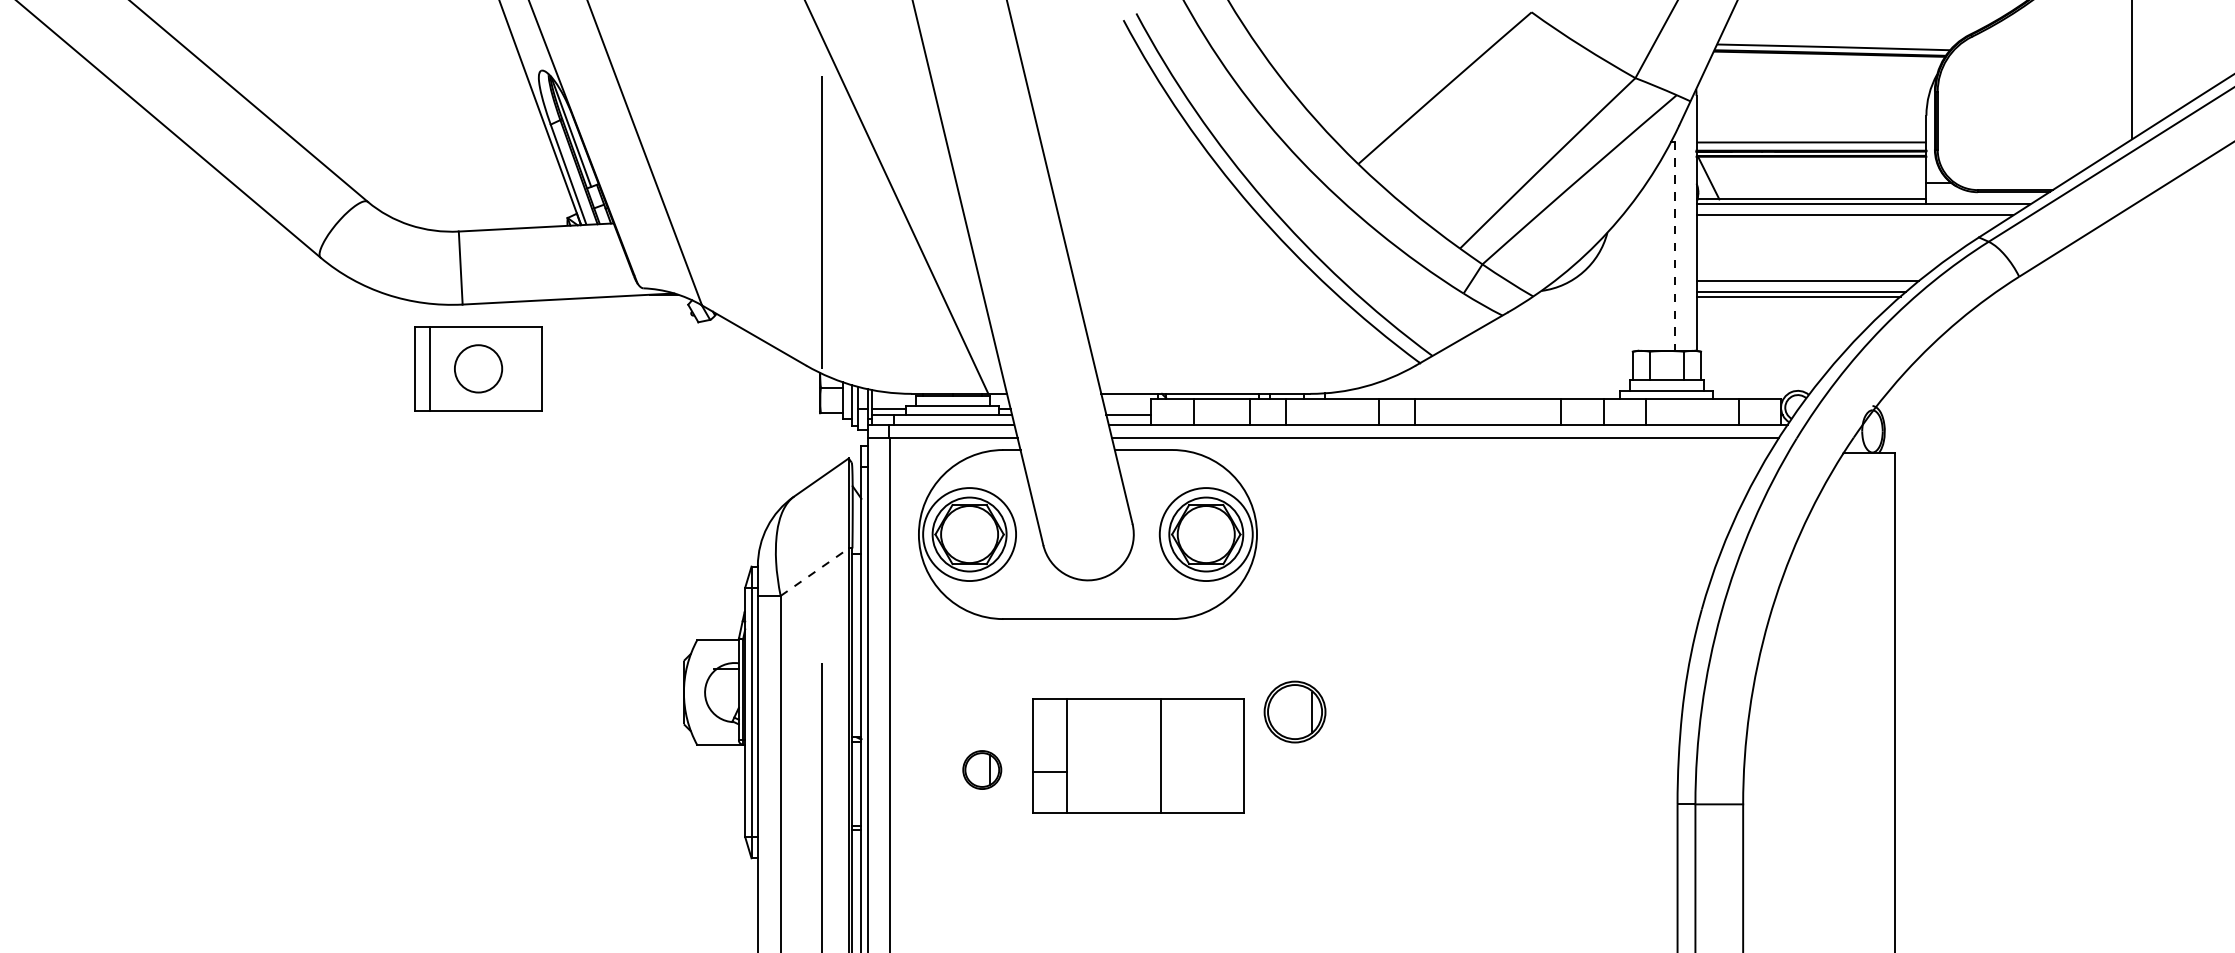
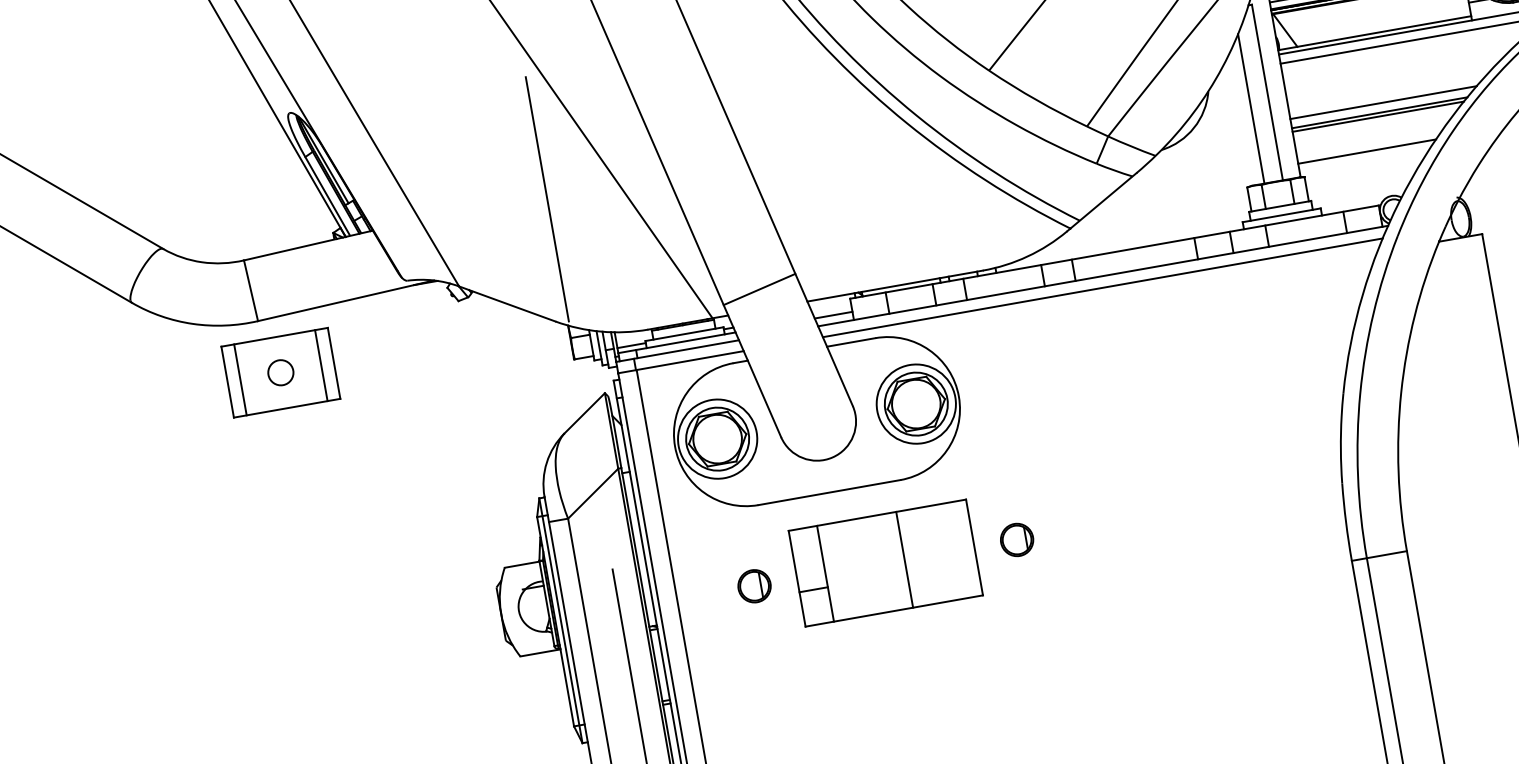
line: (1675, 246) -> (1267, 92), dashed -> solid
line: (1653, 261) -> (1251, 108), added
line: (1778, 334) -> (1367, 151), added
circle: (478, 368) -> (280, 372), size x0.62
line: (526, 368) -> (321, 365), added
line: (1048, 369) -> (759, 288), added
line: (814, 572) -> (593, 493), dashed -> solid
part: (1294, 711) -> (1016, 539), size x0.62
part: (1138, 755) -> (885, 562), moved
part: (982, 769) -> (754, 585), moved

